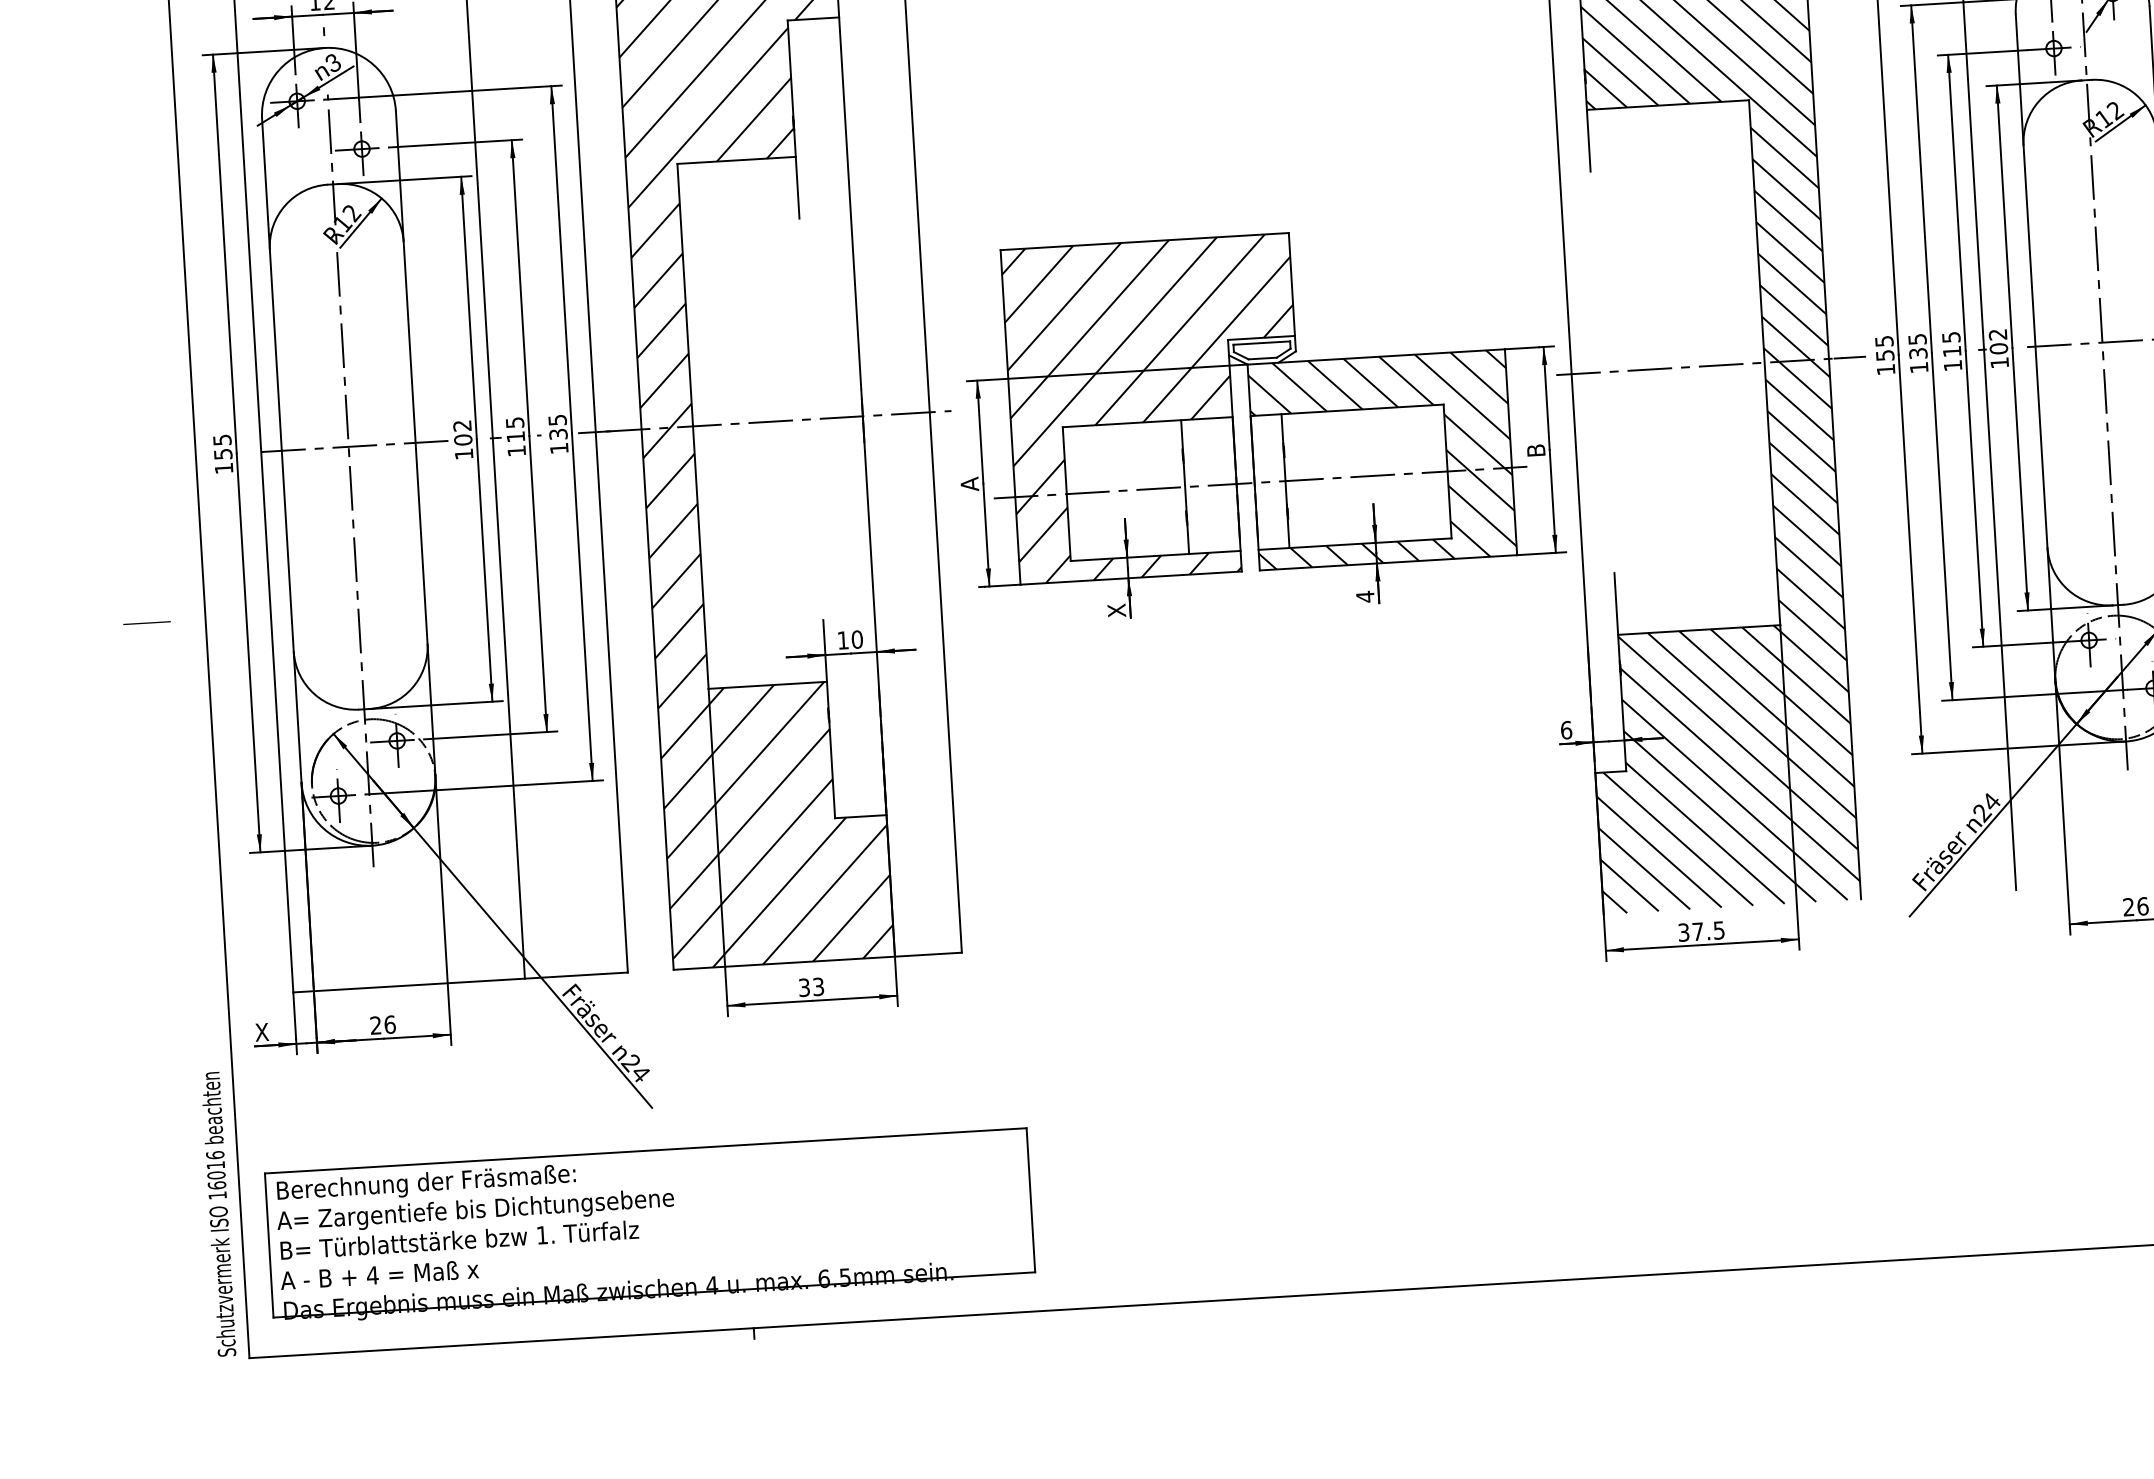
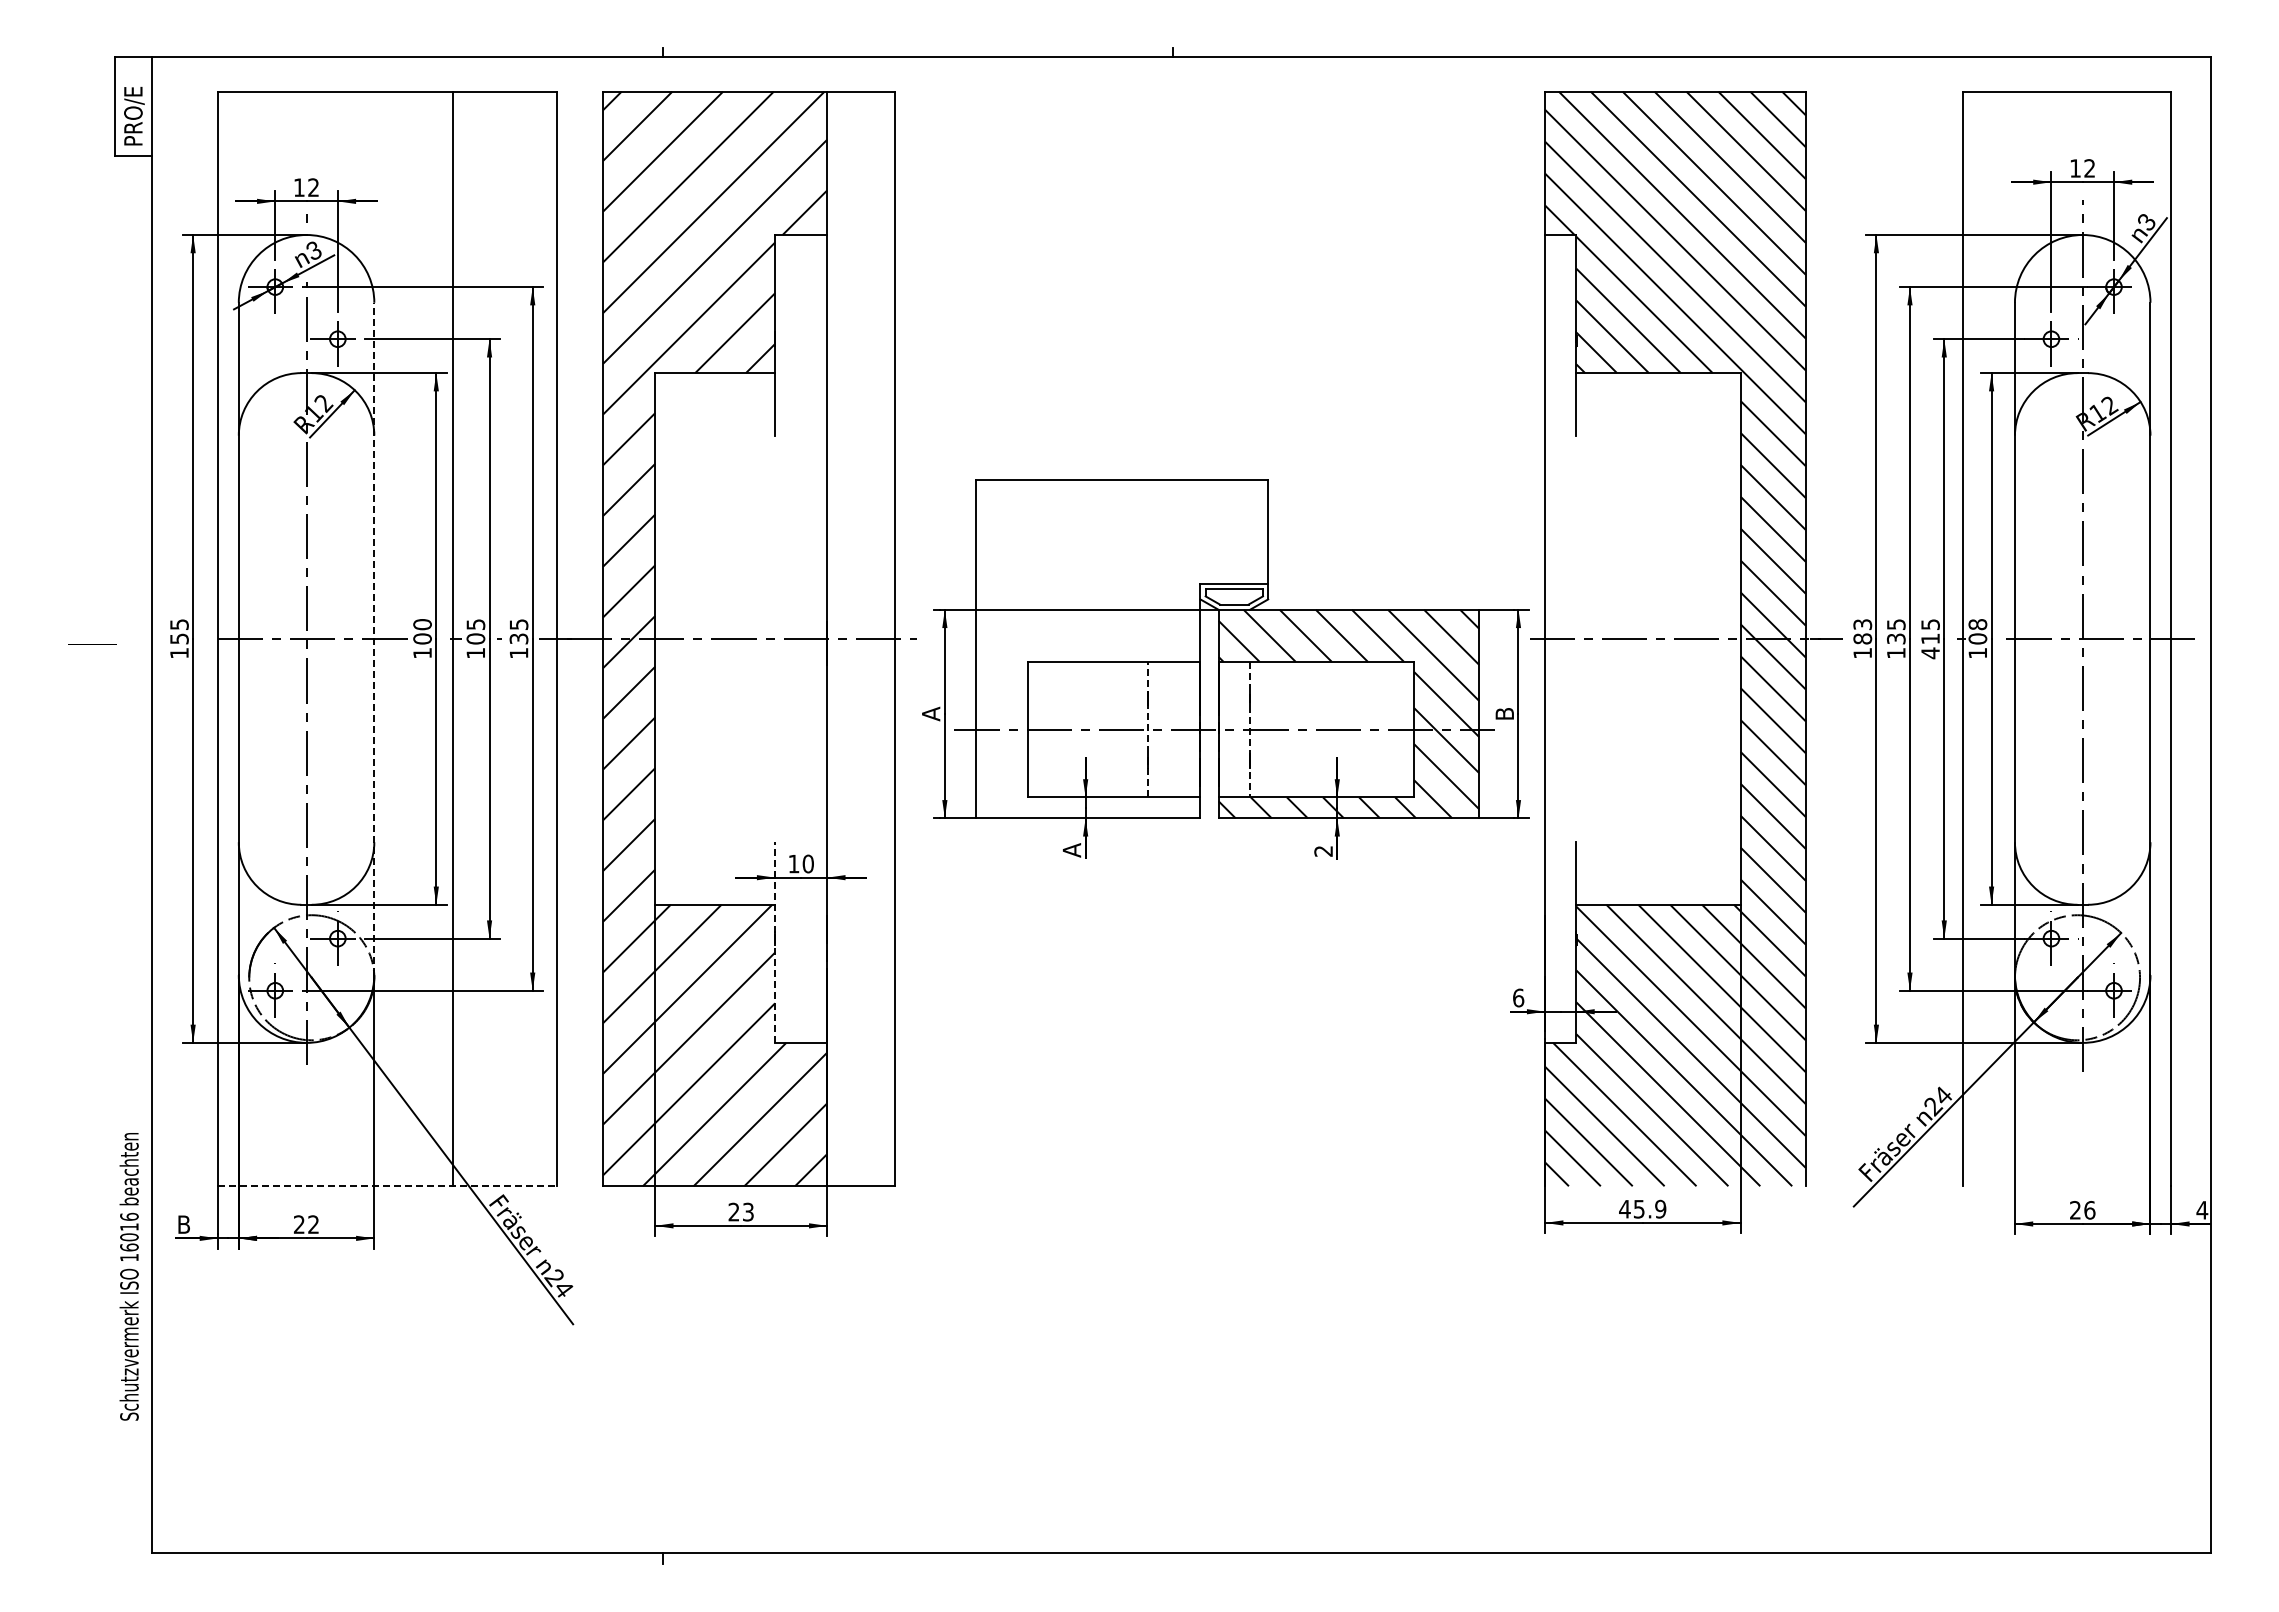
text: (1997, 334) -> (1977, 624), 102 -> 108
text: (1884, 348) -> (1862, 631), 155 -> 183
text: (1952, 365) -> (1930, 653), 115 -> 415
hatch: (1154, 408) -> (1122, 648), removed
text: (462, 425) -> (422, 624), 102 -> 100
text: (515, 436) -> (475, 638), 115 -> 105
line: (415, 442) -> (374, 638), solid -> dashed
line: (1285, 480) -> (1249, 729), solid -> dashed
line: (1185, 486) -> (1148, 729), solid -> dashed
text: (1365, 597) -> (1323, 851), 4 -> 2
text: (1116, 610) -> (1071, 850), X -> A
line: (147, 622) -> (92, 644), moved
line: (829, 719) -> (775, 942), solid -> dashed
text: (1701, 930) -> (1642, 1208), 37.5 -> 45.9
line: (460, 982) -> (387, 1186), solid -> dashed
text: (803, 988) -> (733, 1212), 33 -> 23
text: (389, 1024) -> (313, 1224), 26 -> 22
text: (261, 1032) -> (183, 1224), X -> B
text: (217, 1214) -> (128, 1276), moved
part: (649, 1226) -> (563, 1443), removed

